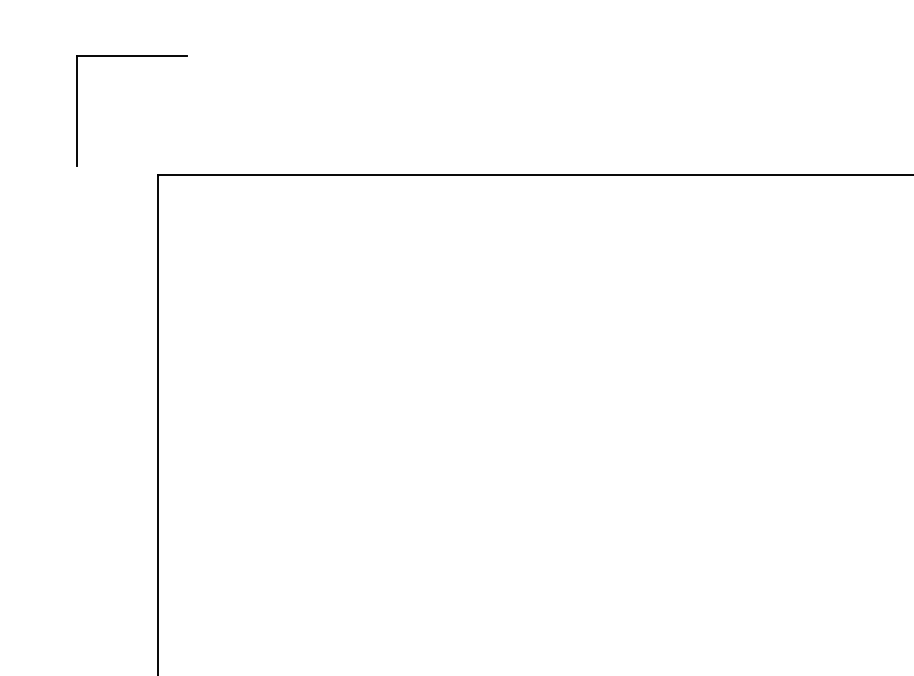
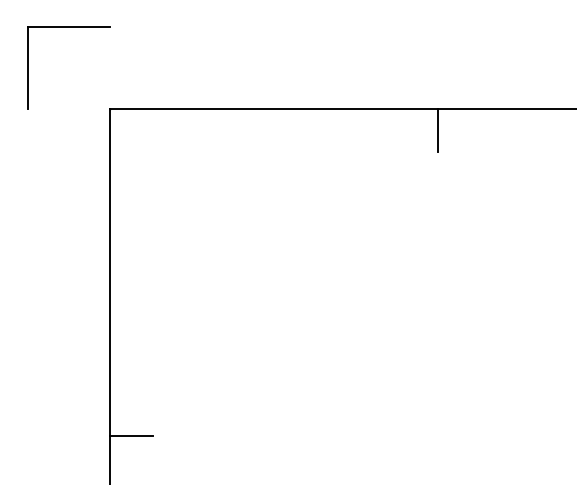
part: (131, 56) -> (68, 26), moved
line: (598, 204) -> (437, 130), added
line: (186, 615) -> (131, 436), added

